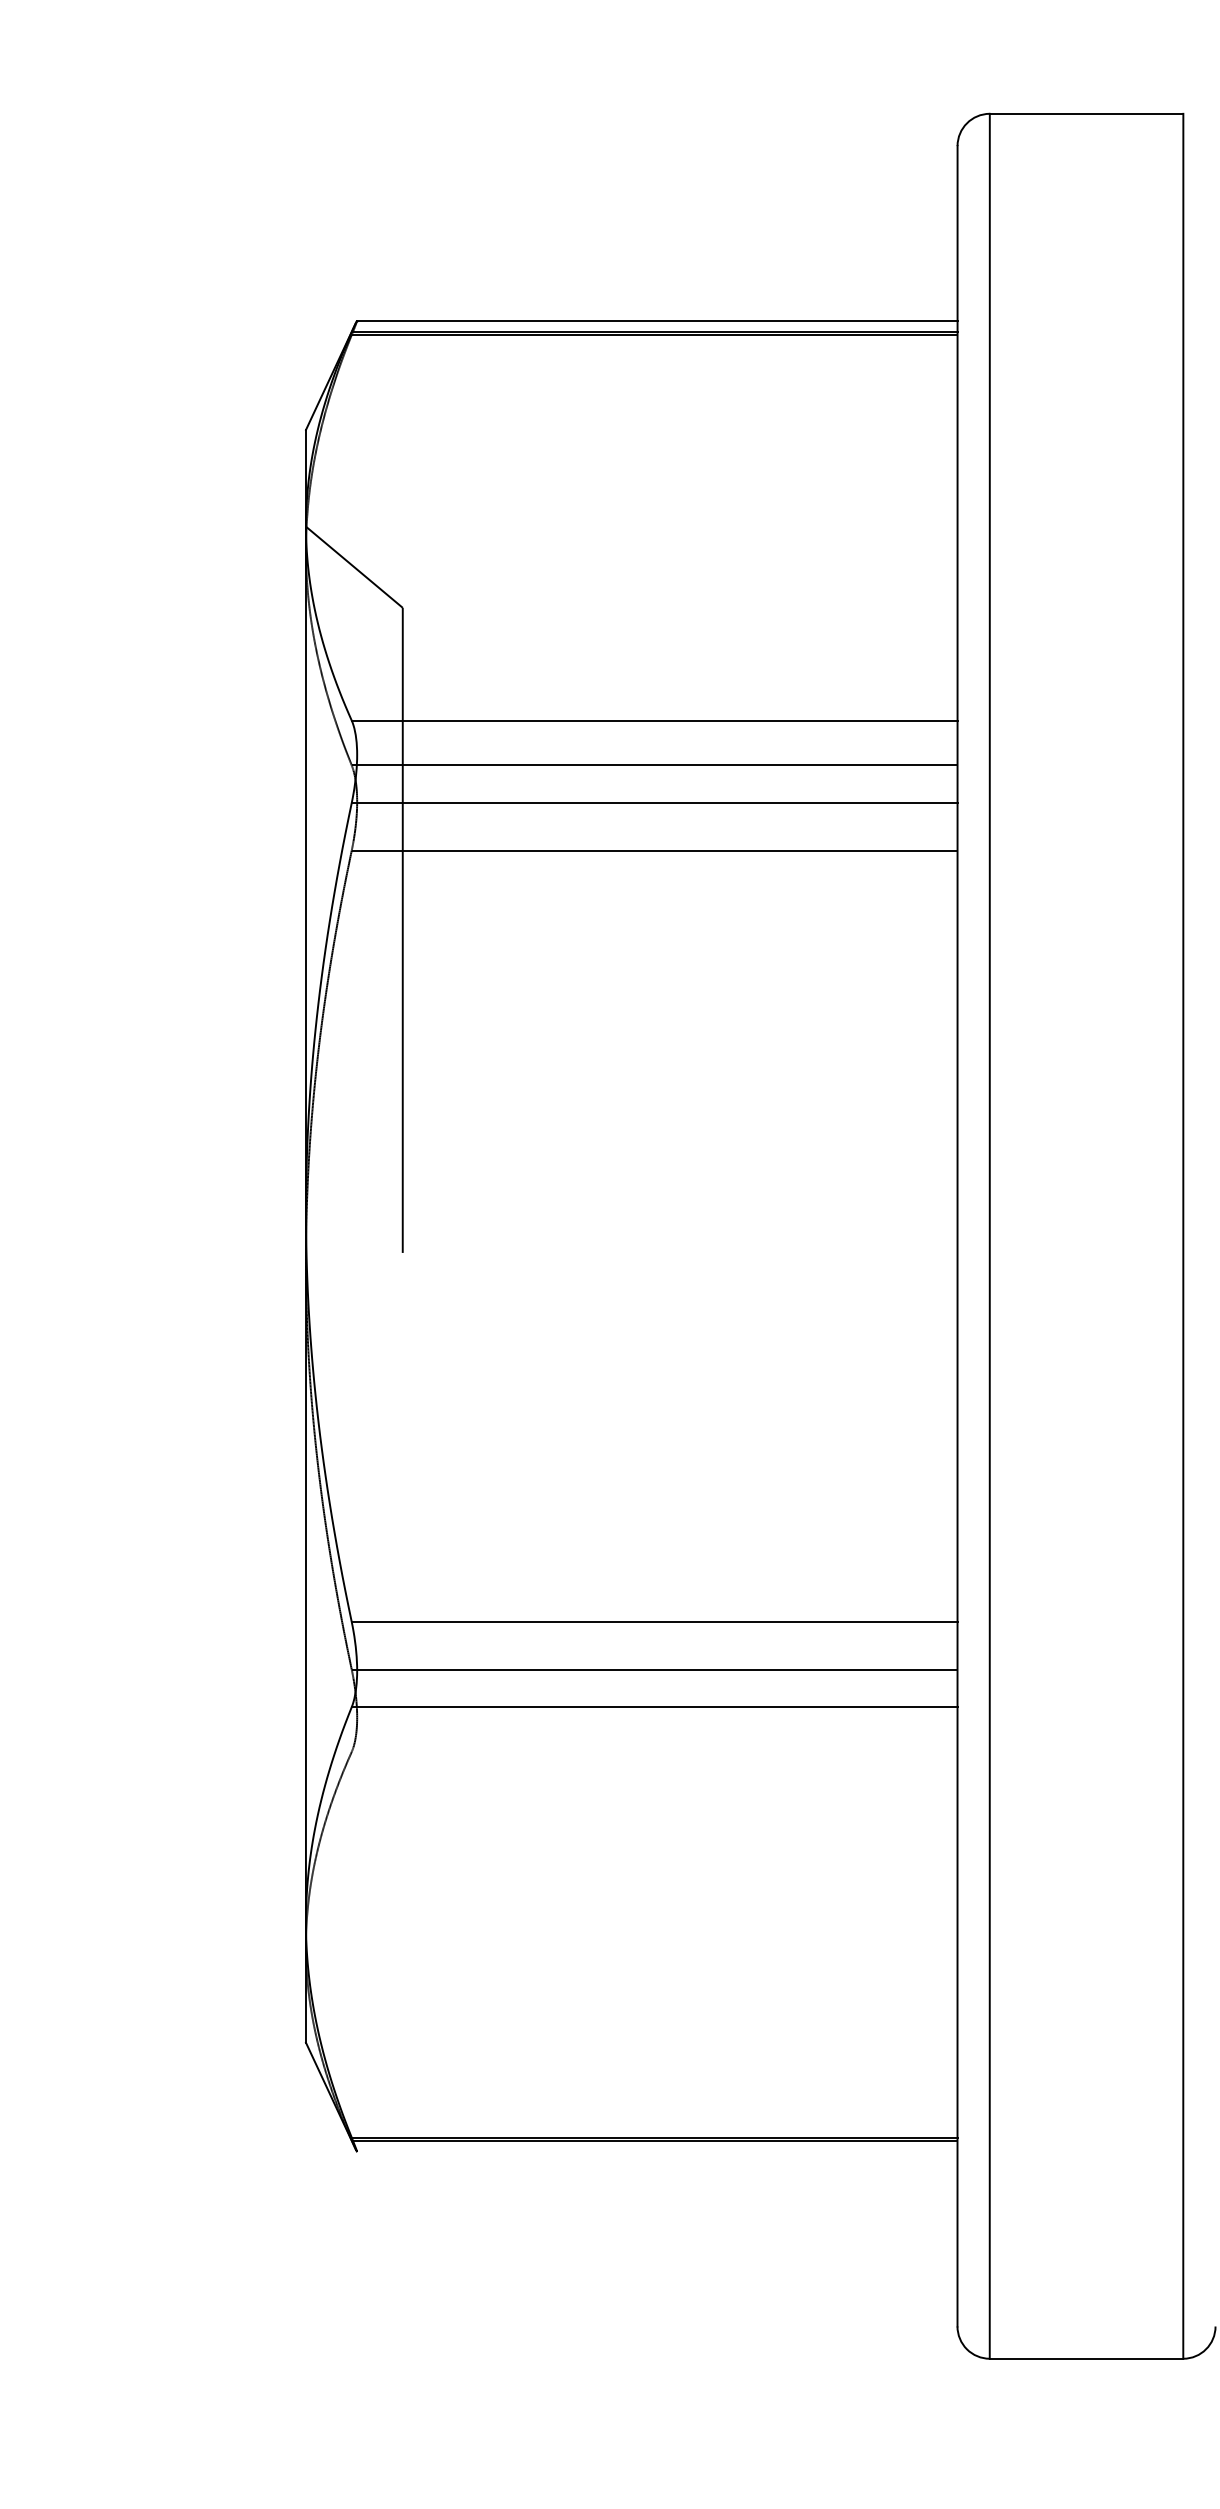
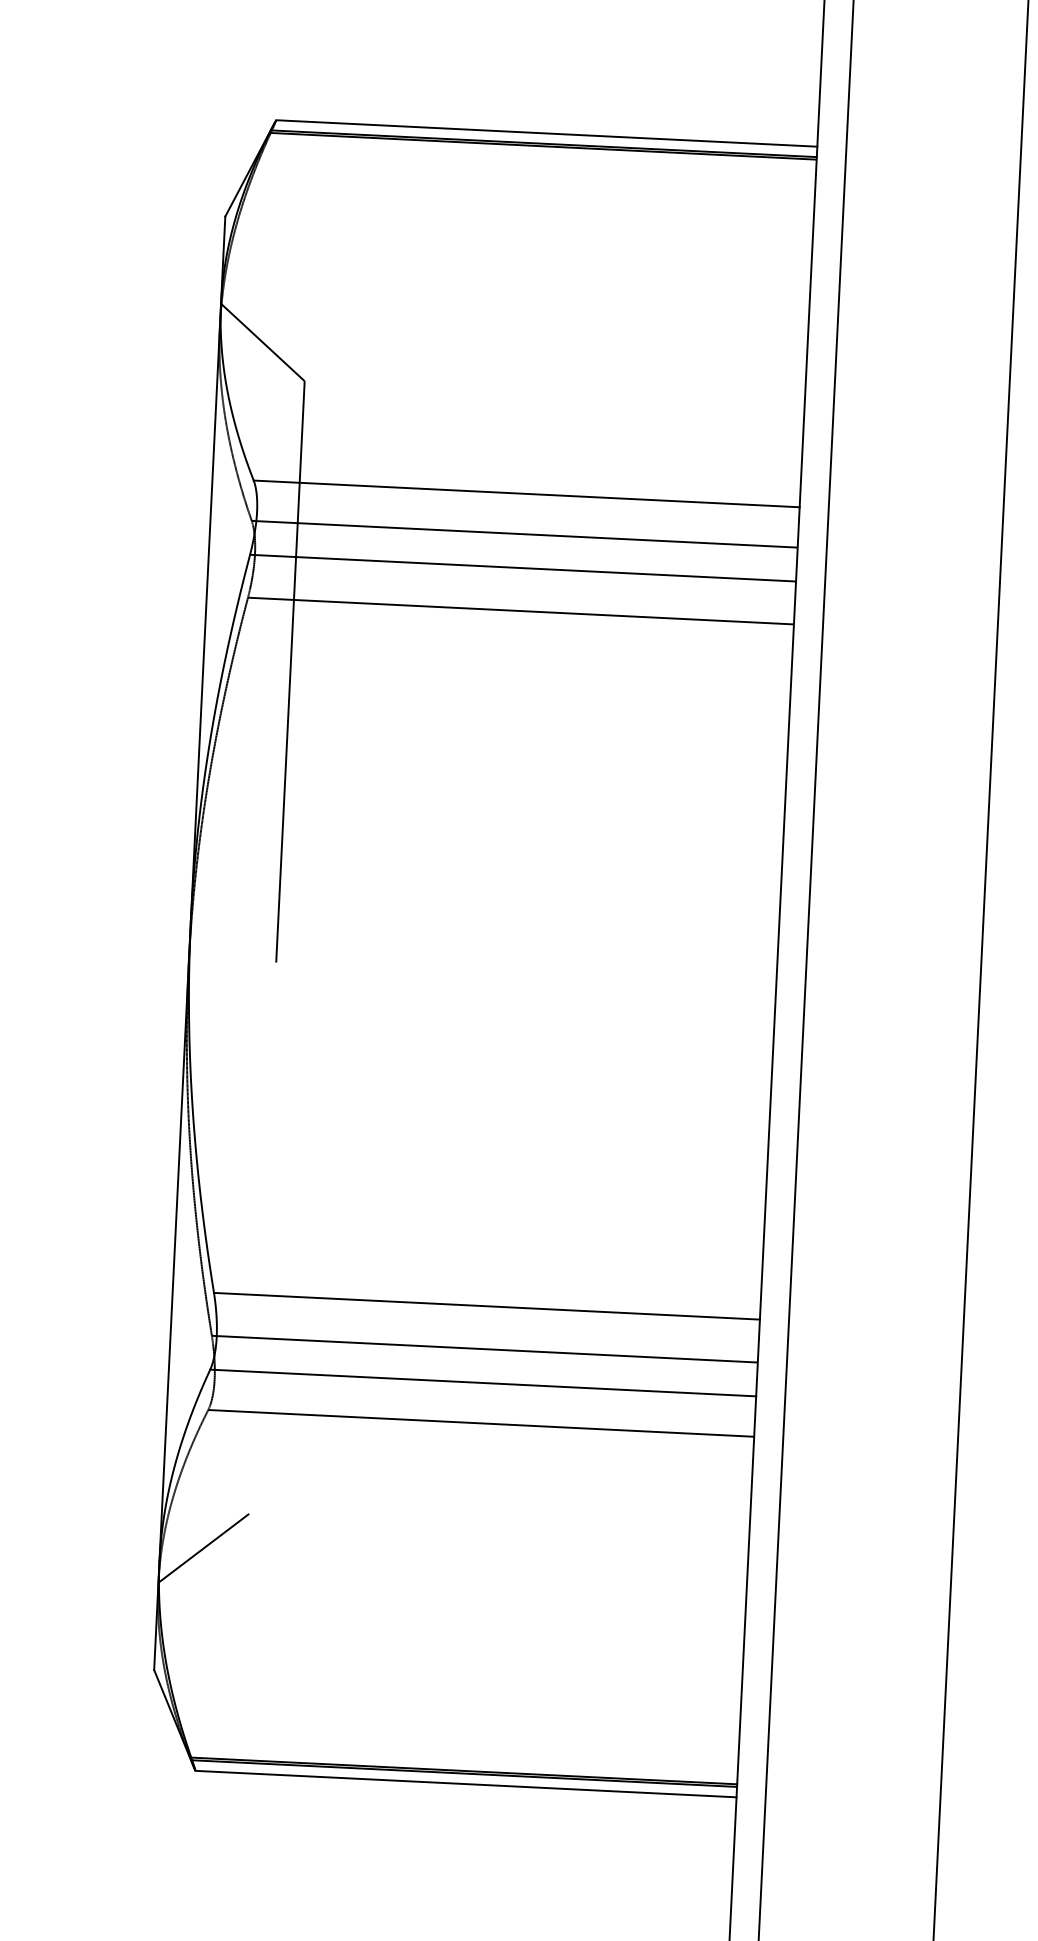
line: (654, 1751) -> (481, 1422), added
line: (353, 1904) -> (203, 1547), added
line: (657, 2152) -> (466, 1784), added

